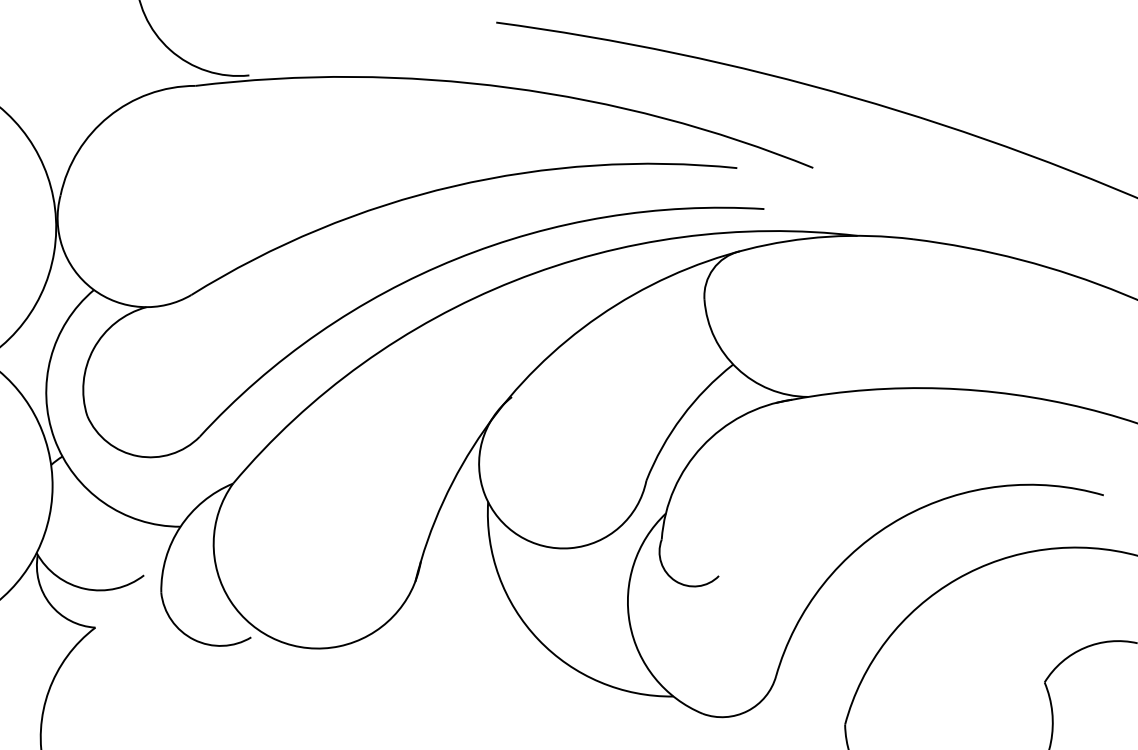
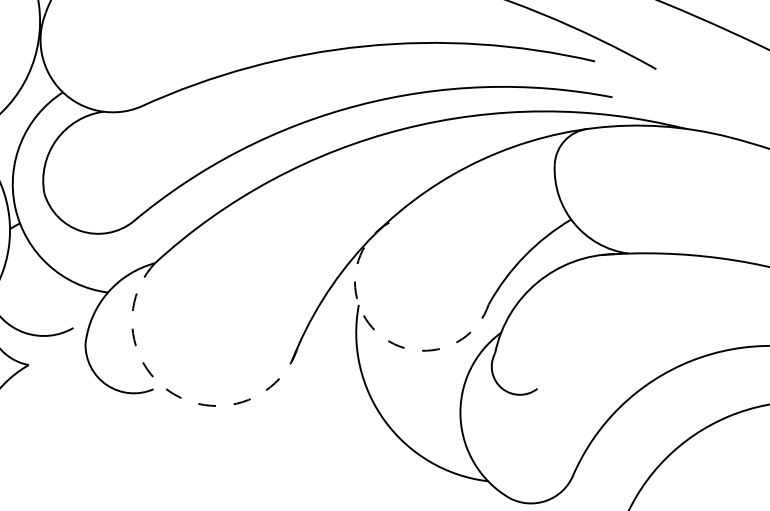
arc: (518, 535) -> (379, 335), solid -> dashed
arc: (278, 640) -> (175, 394), solid -> dashed

